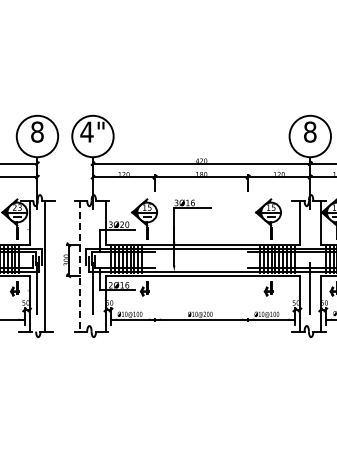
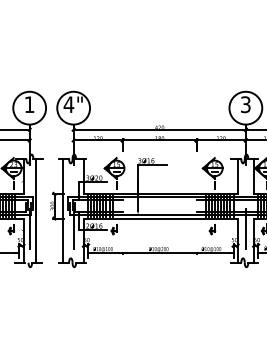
text: (37, 131) -> (29, 104), 8 -> 1
text: (310, 131) -> (246, 104), 8 -> 3
line: (80, 266) -> (63, 211), dashed -> solid

